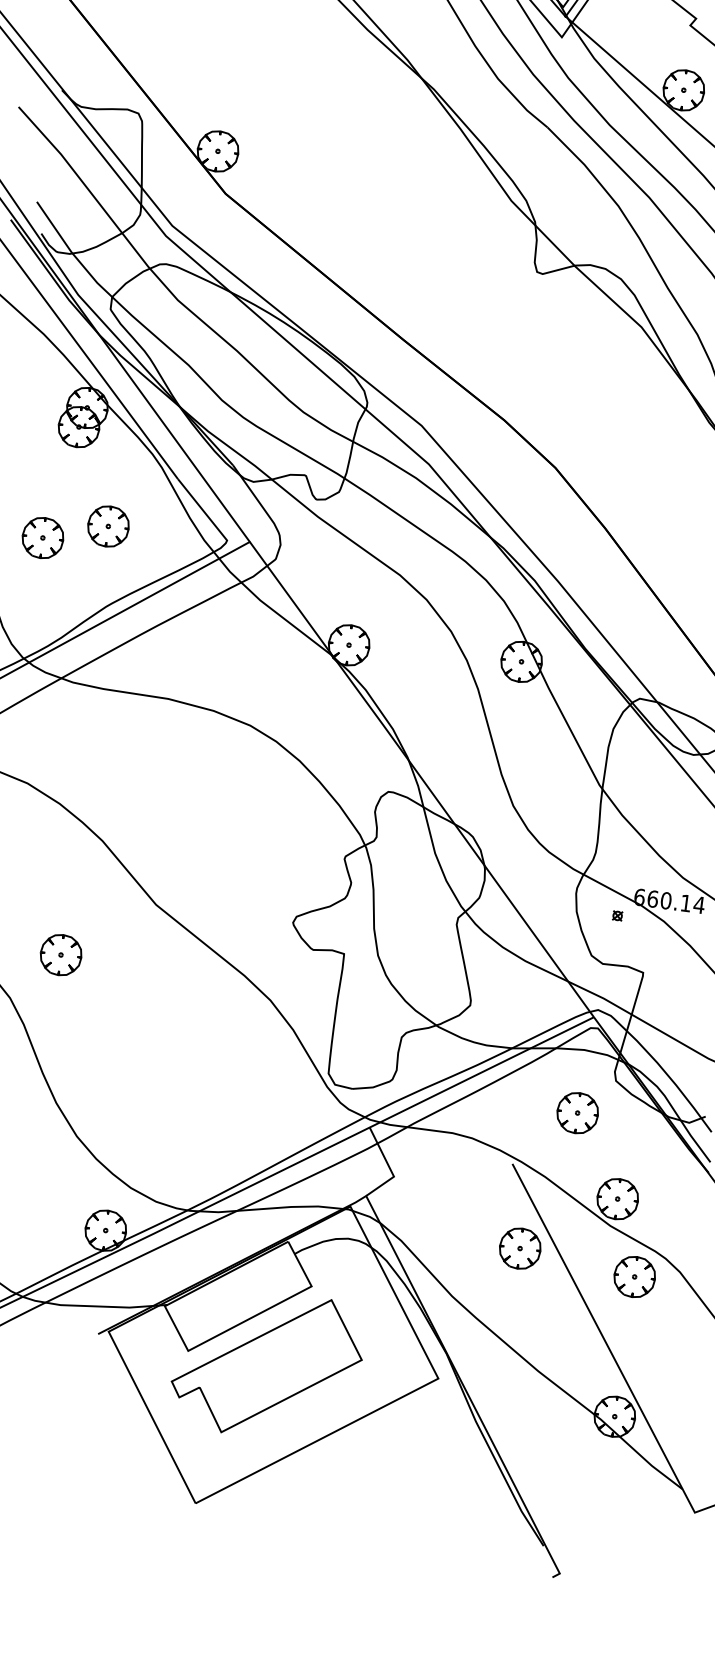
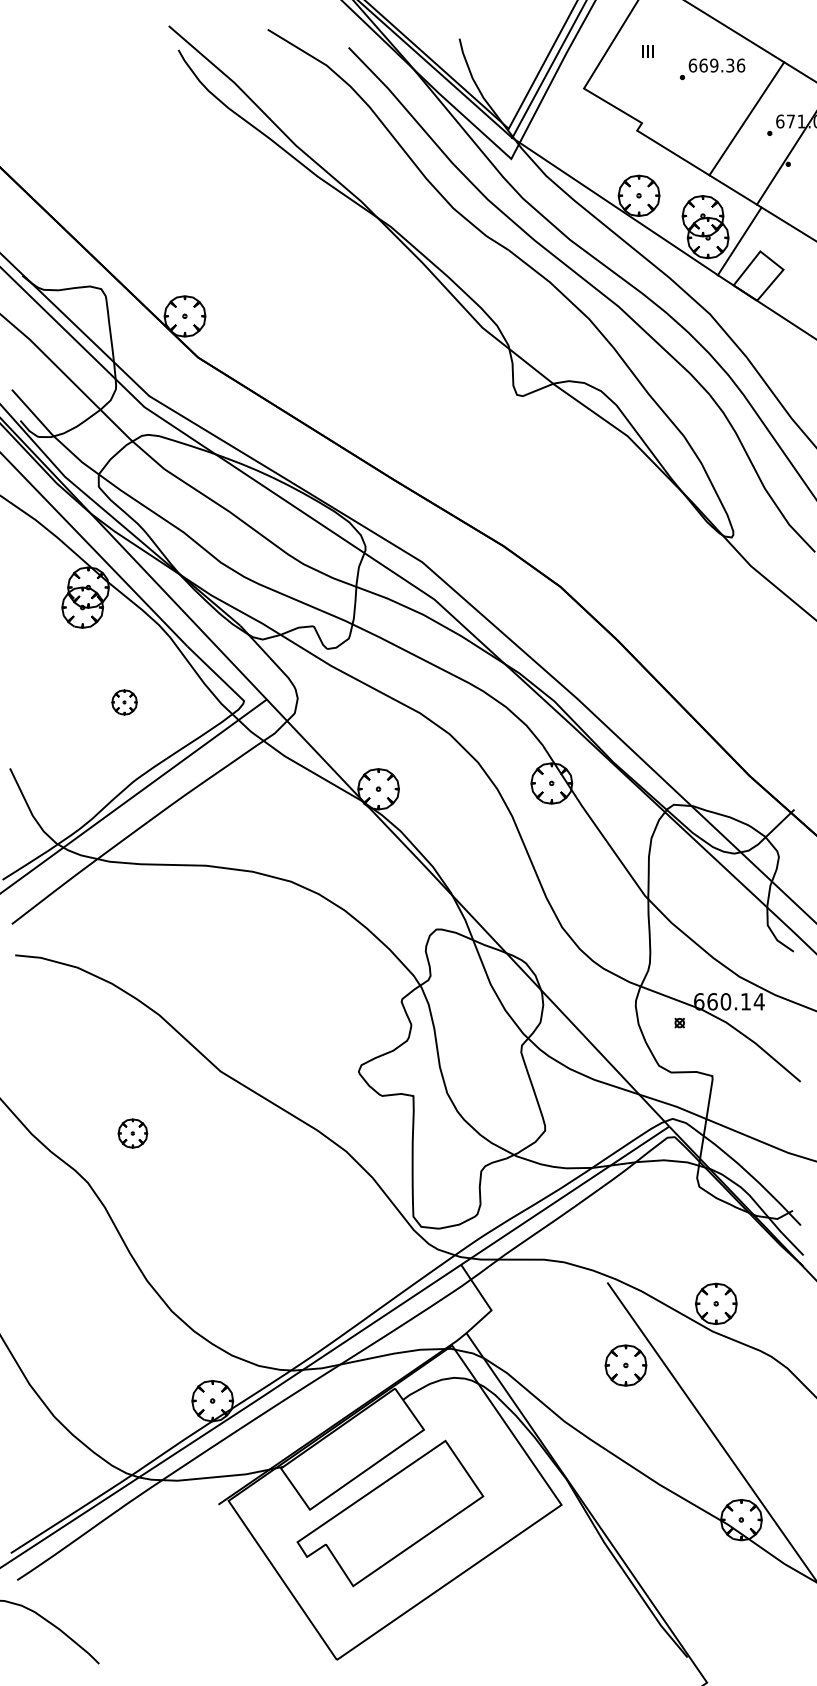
part: (108, 526) -> (124, 702), size x0.6
part: (42, 538) -> (60, 722), removed
part: (60, 954) -> (132, 1133), size x0.7
part: (577, 1112) -> (665, 1223), removed
part: (634, 1276) -> (742, 1378), removed

